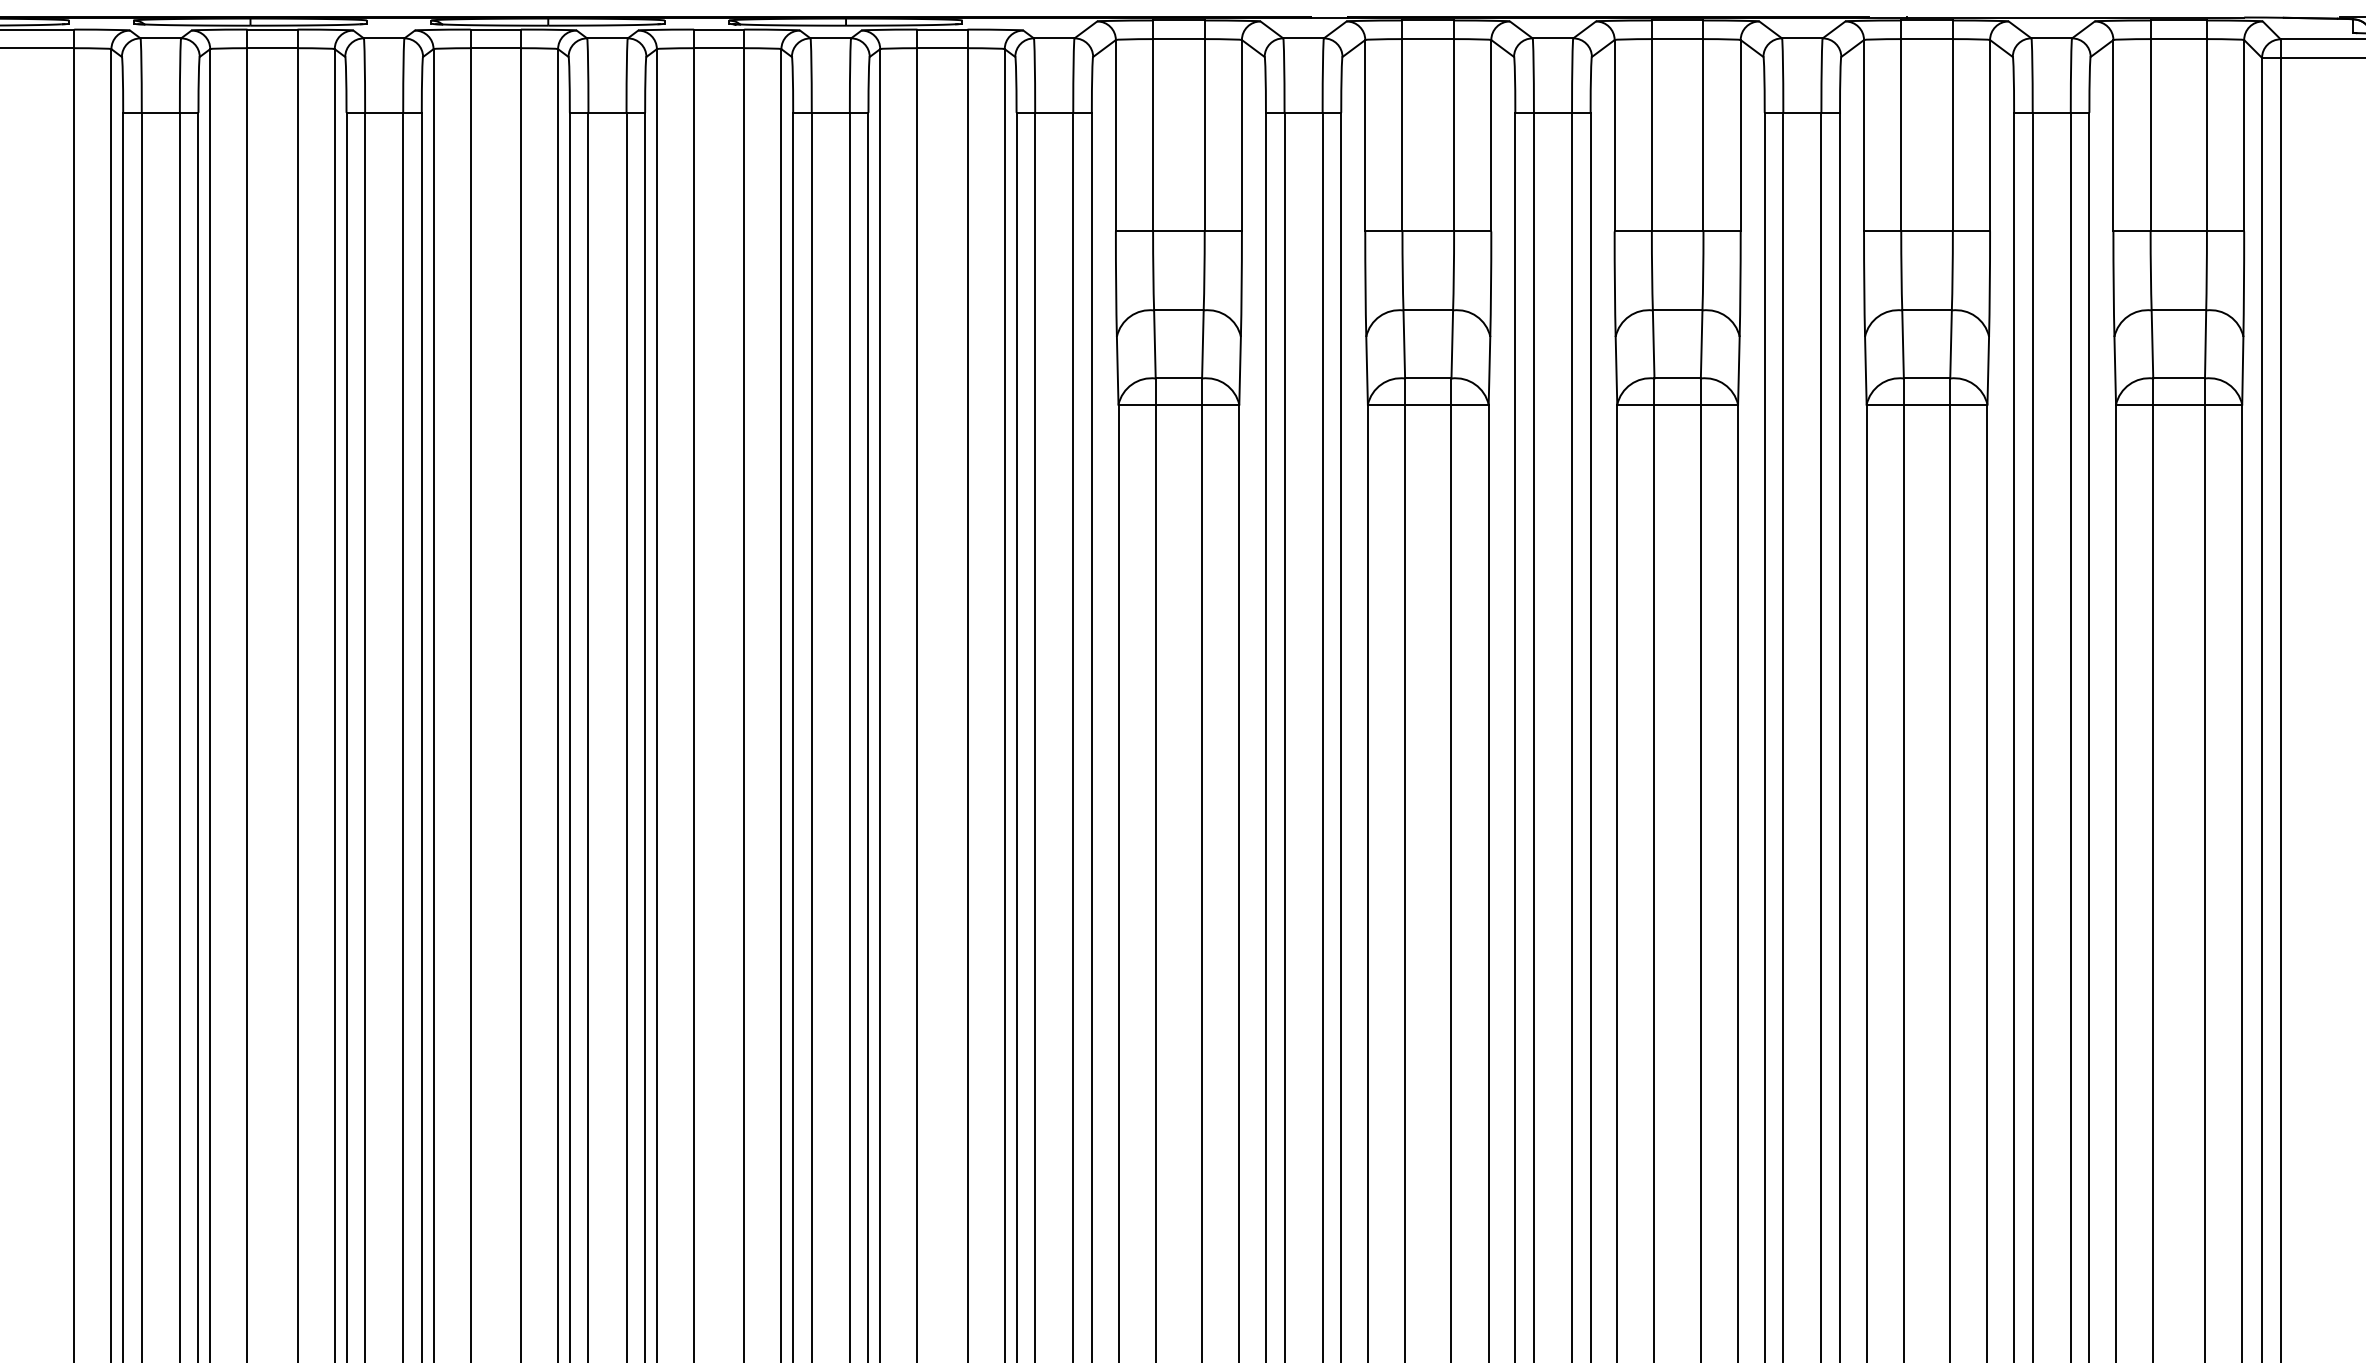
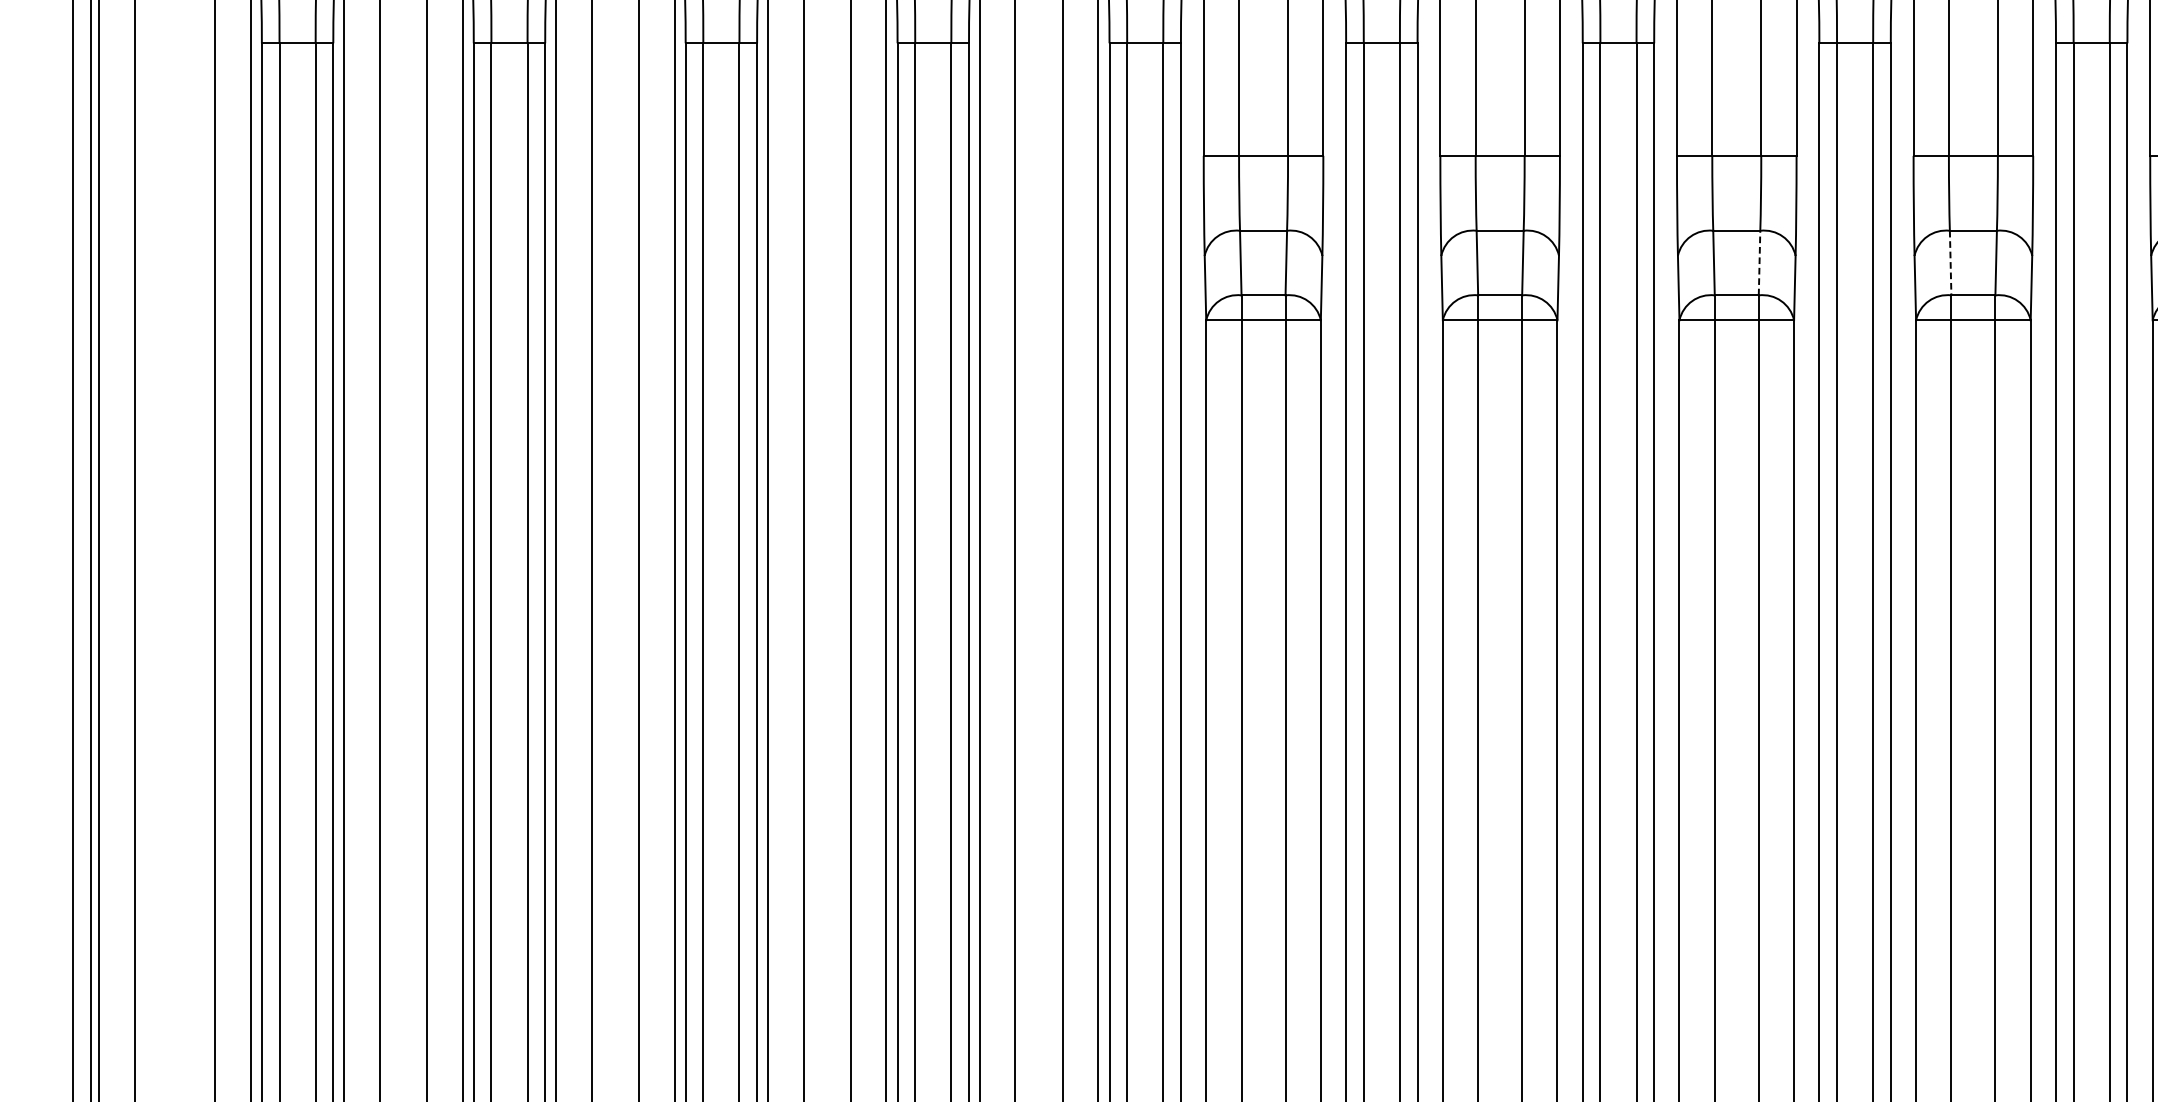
line: (1701, 343) -> (1759, 262), solid -> dashed
line: (1903, 344) -> (1951, 263), solid -> dashed

